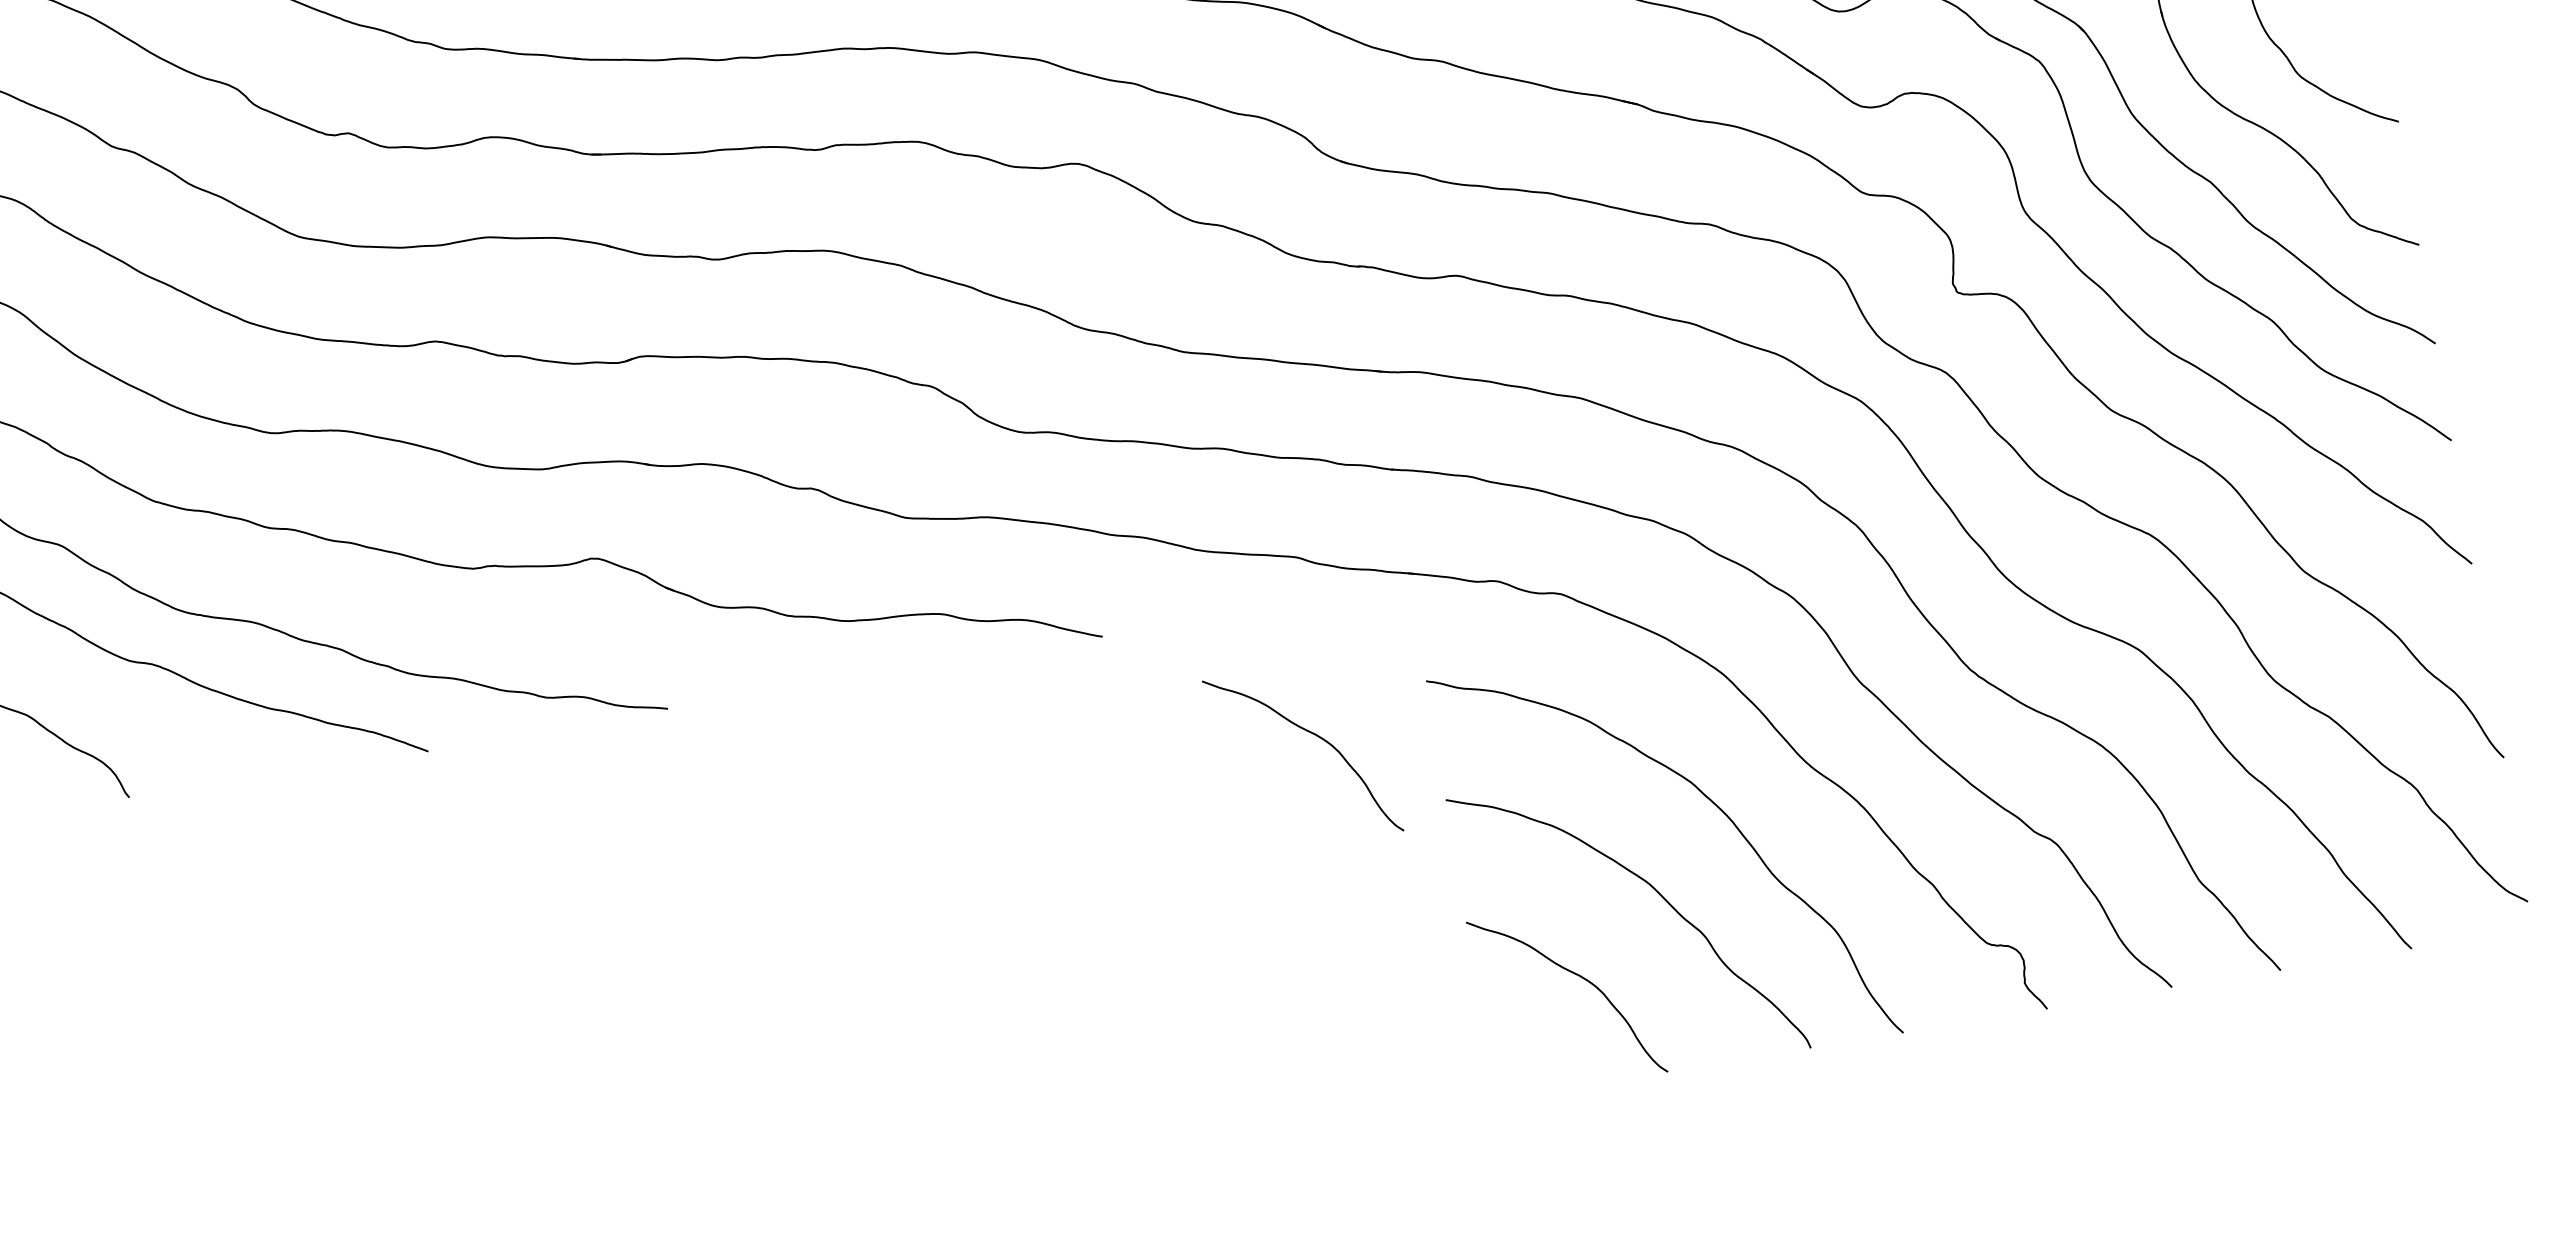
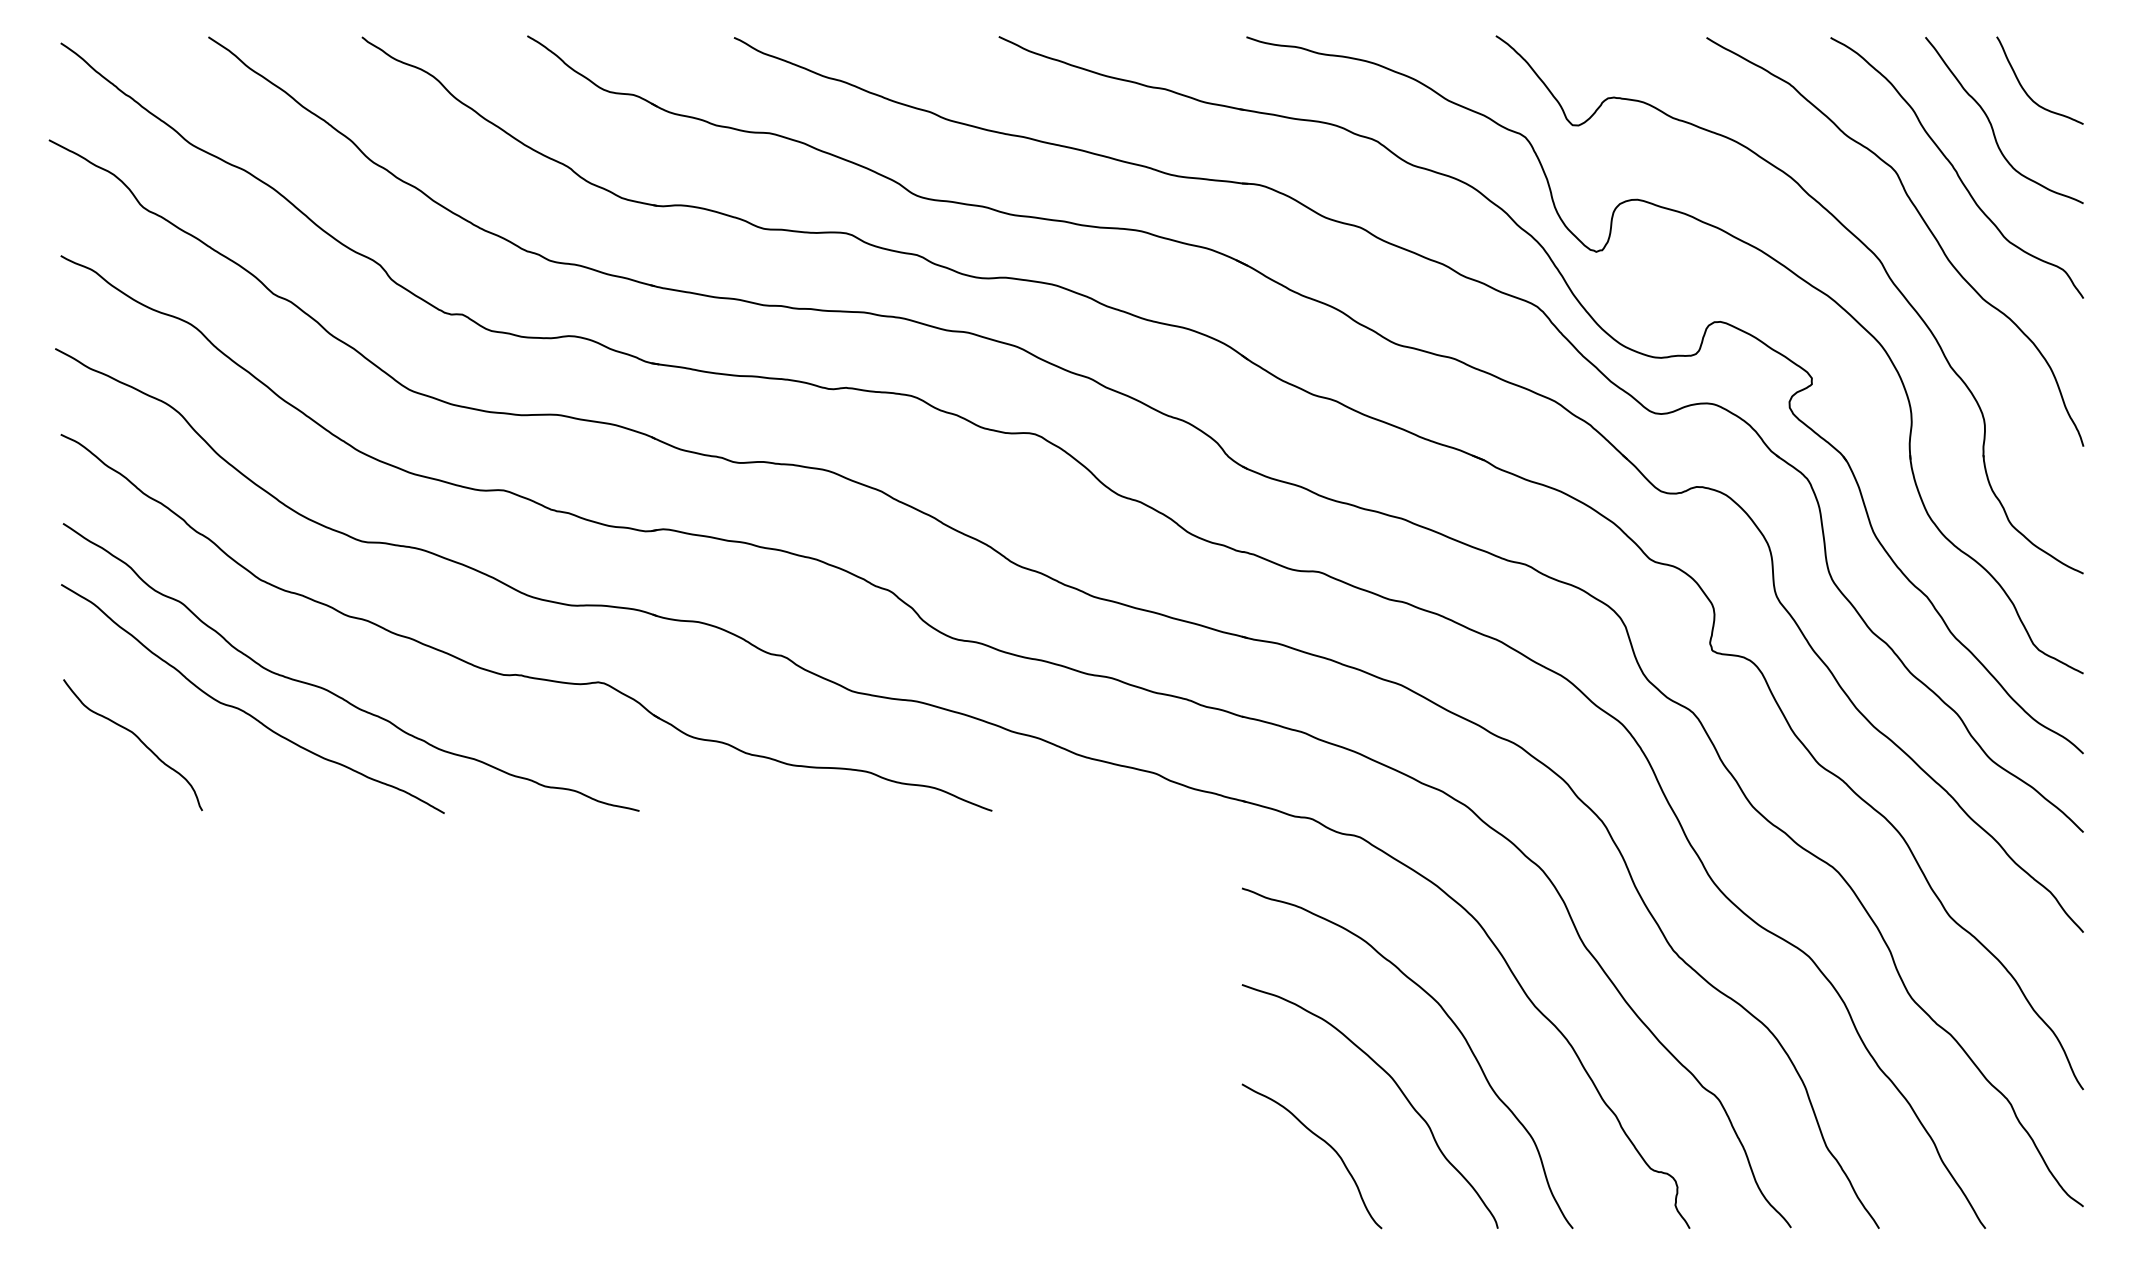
curve: (1311, 734) -> (1144, 915), removed

